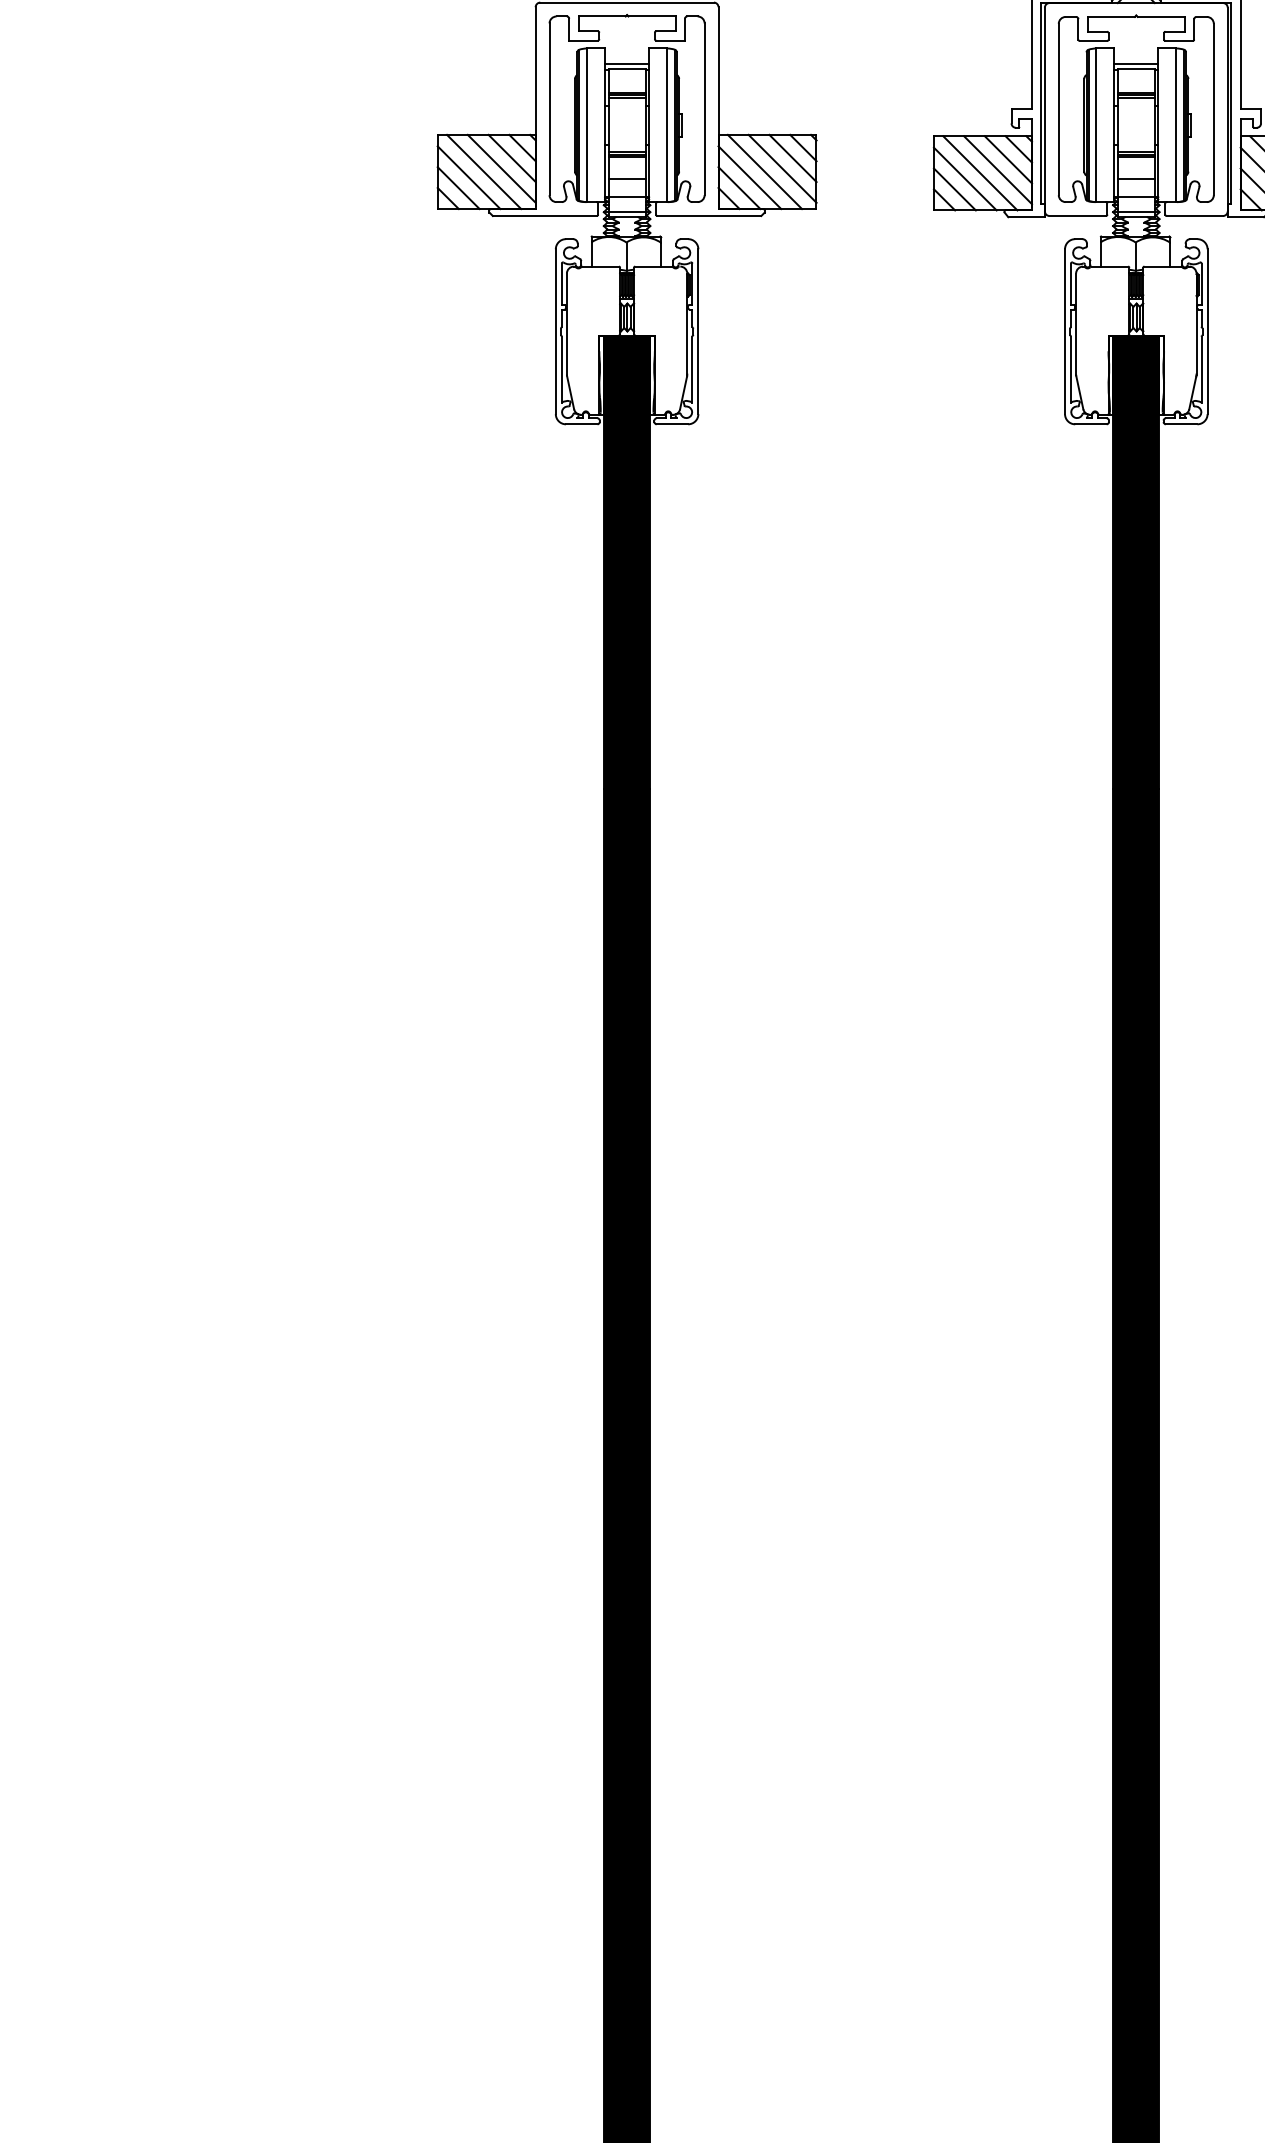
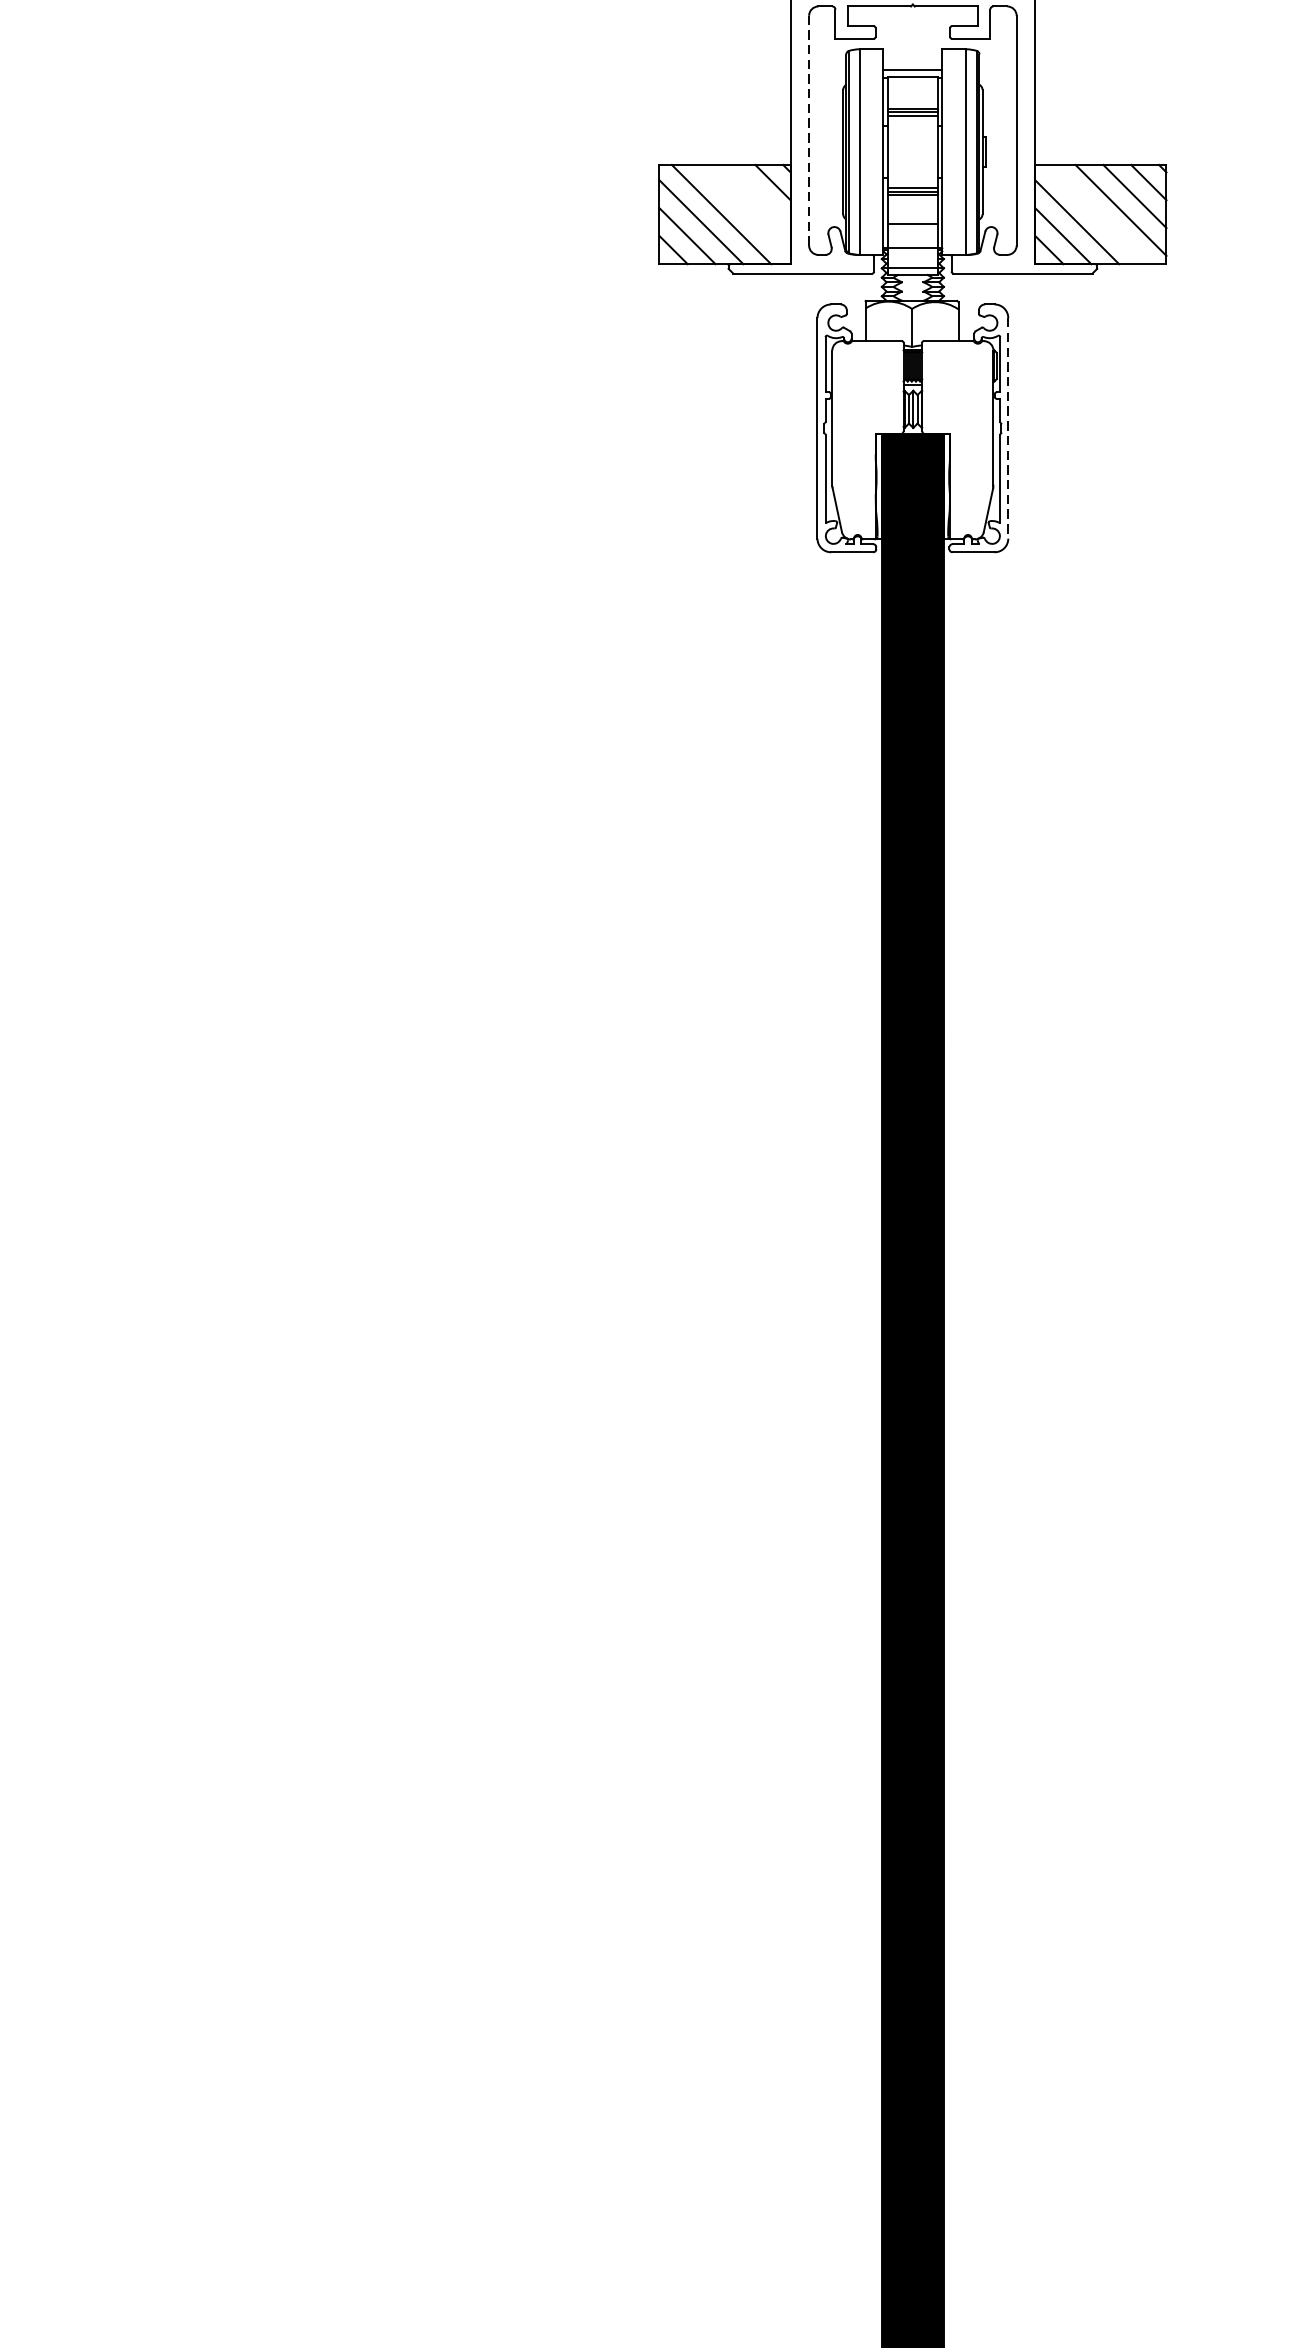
line: (549, 109) -> (809, 130), solid -> dashed
line: (511, 158) -> (758, 196), removed
line: (501, 168) -> (744, 209), removed
line: (764, 171) -> (1096, 213), removed
line: (698, 332) -> (1008, 429), solid -> dashed

